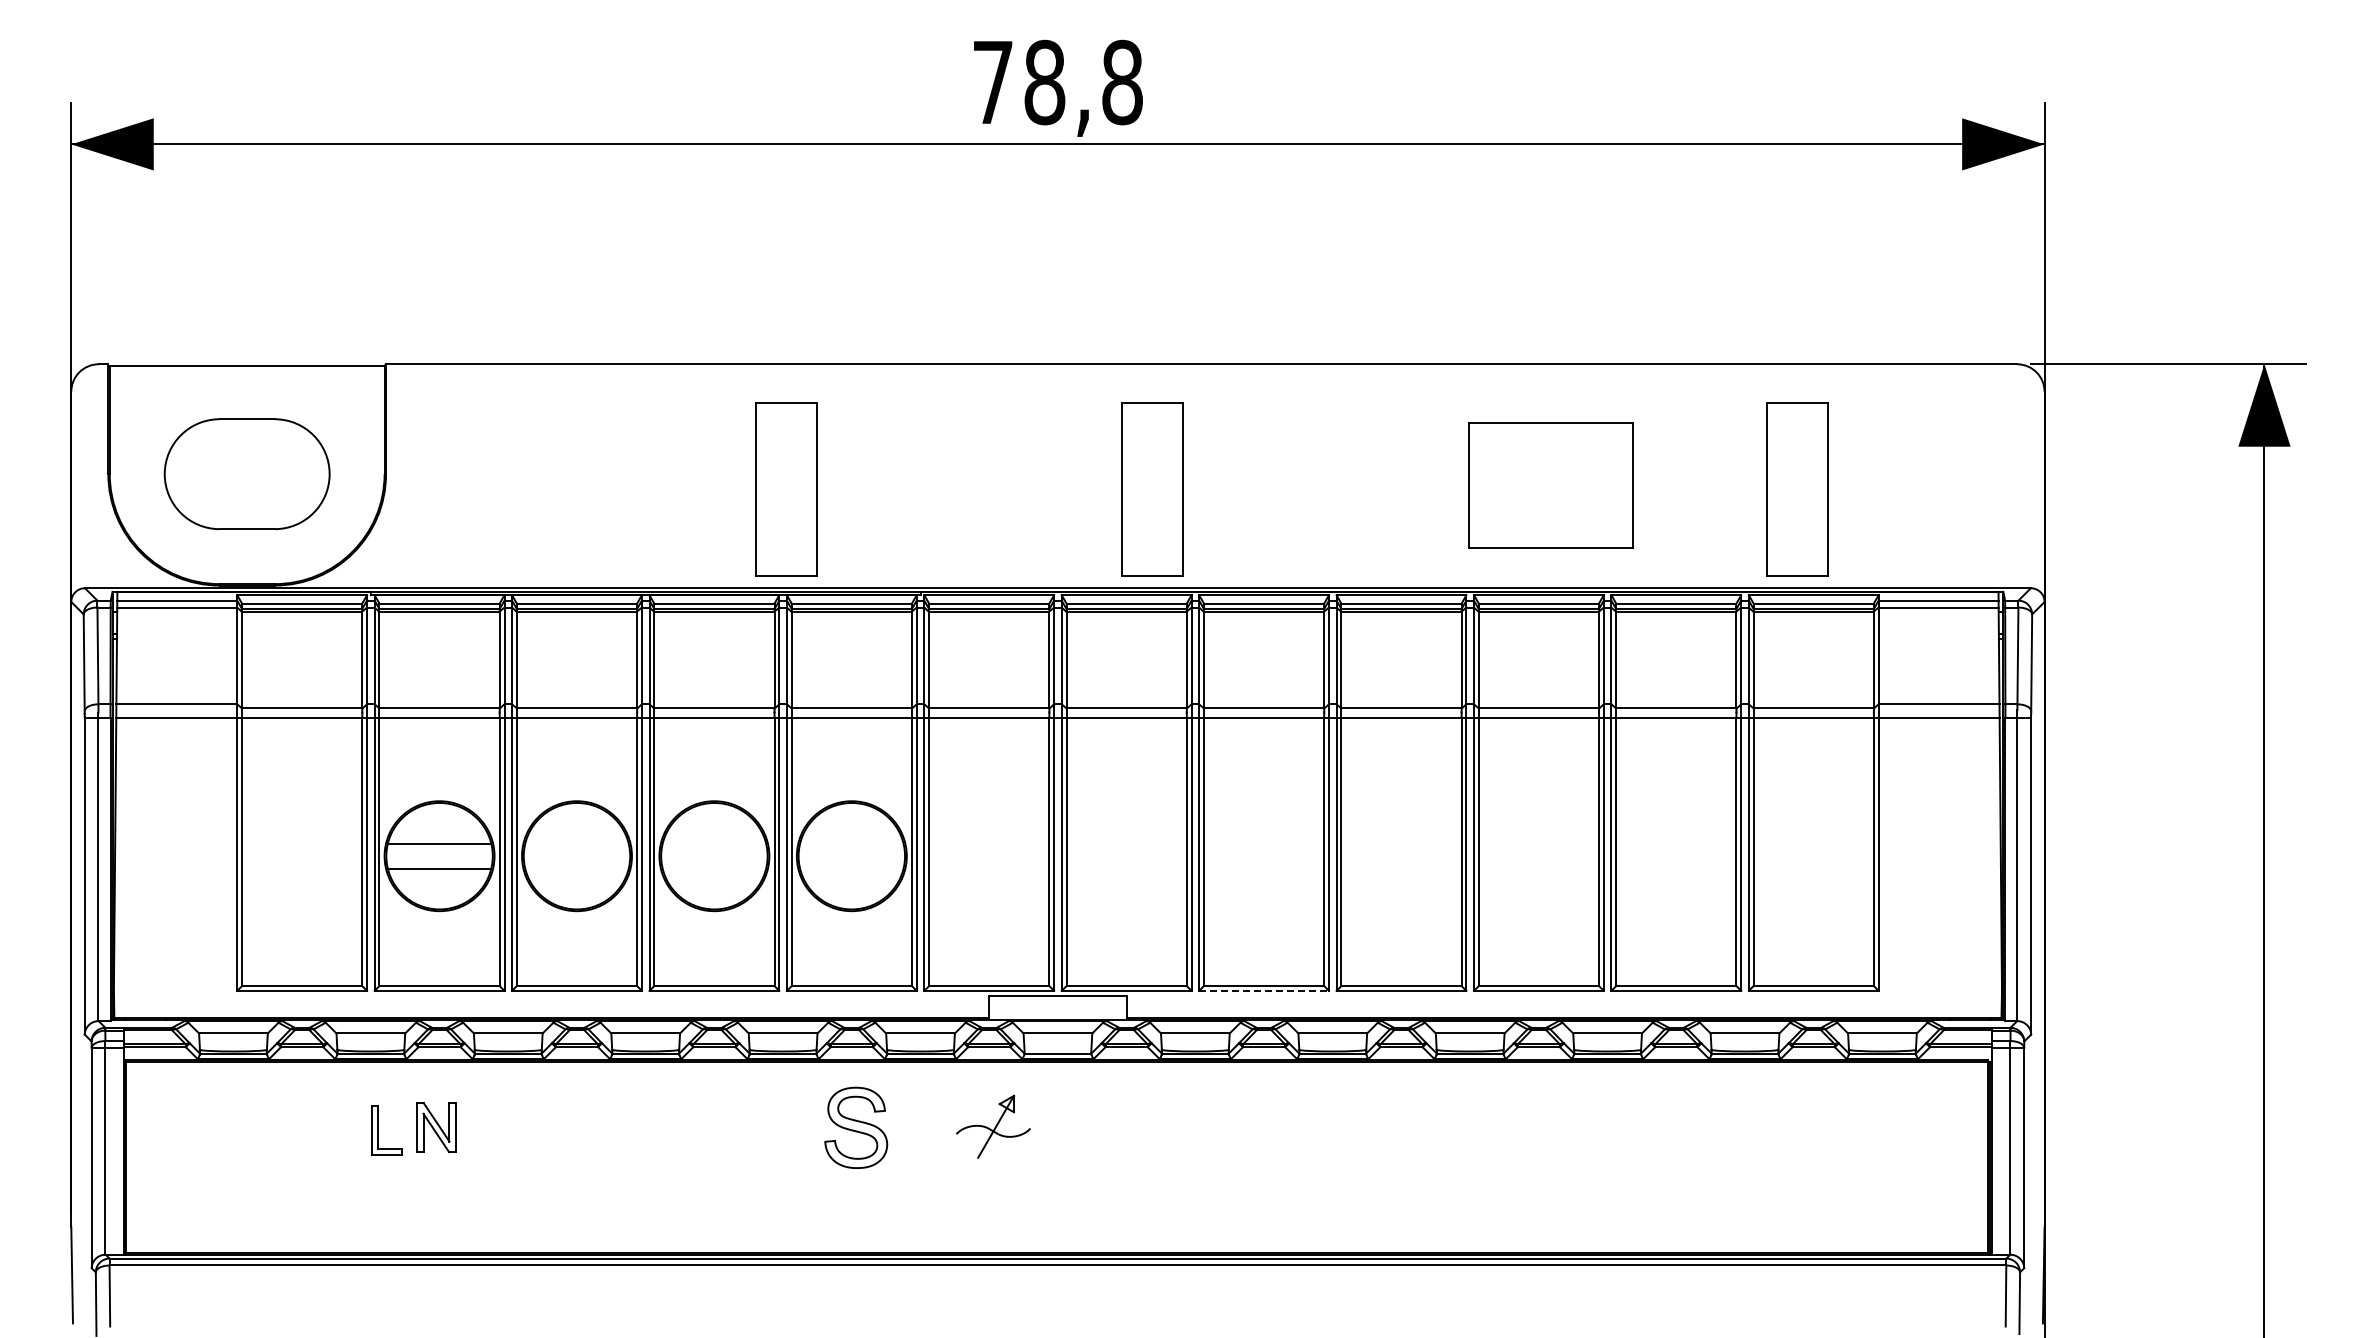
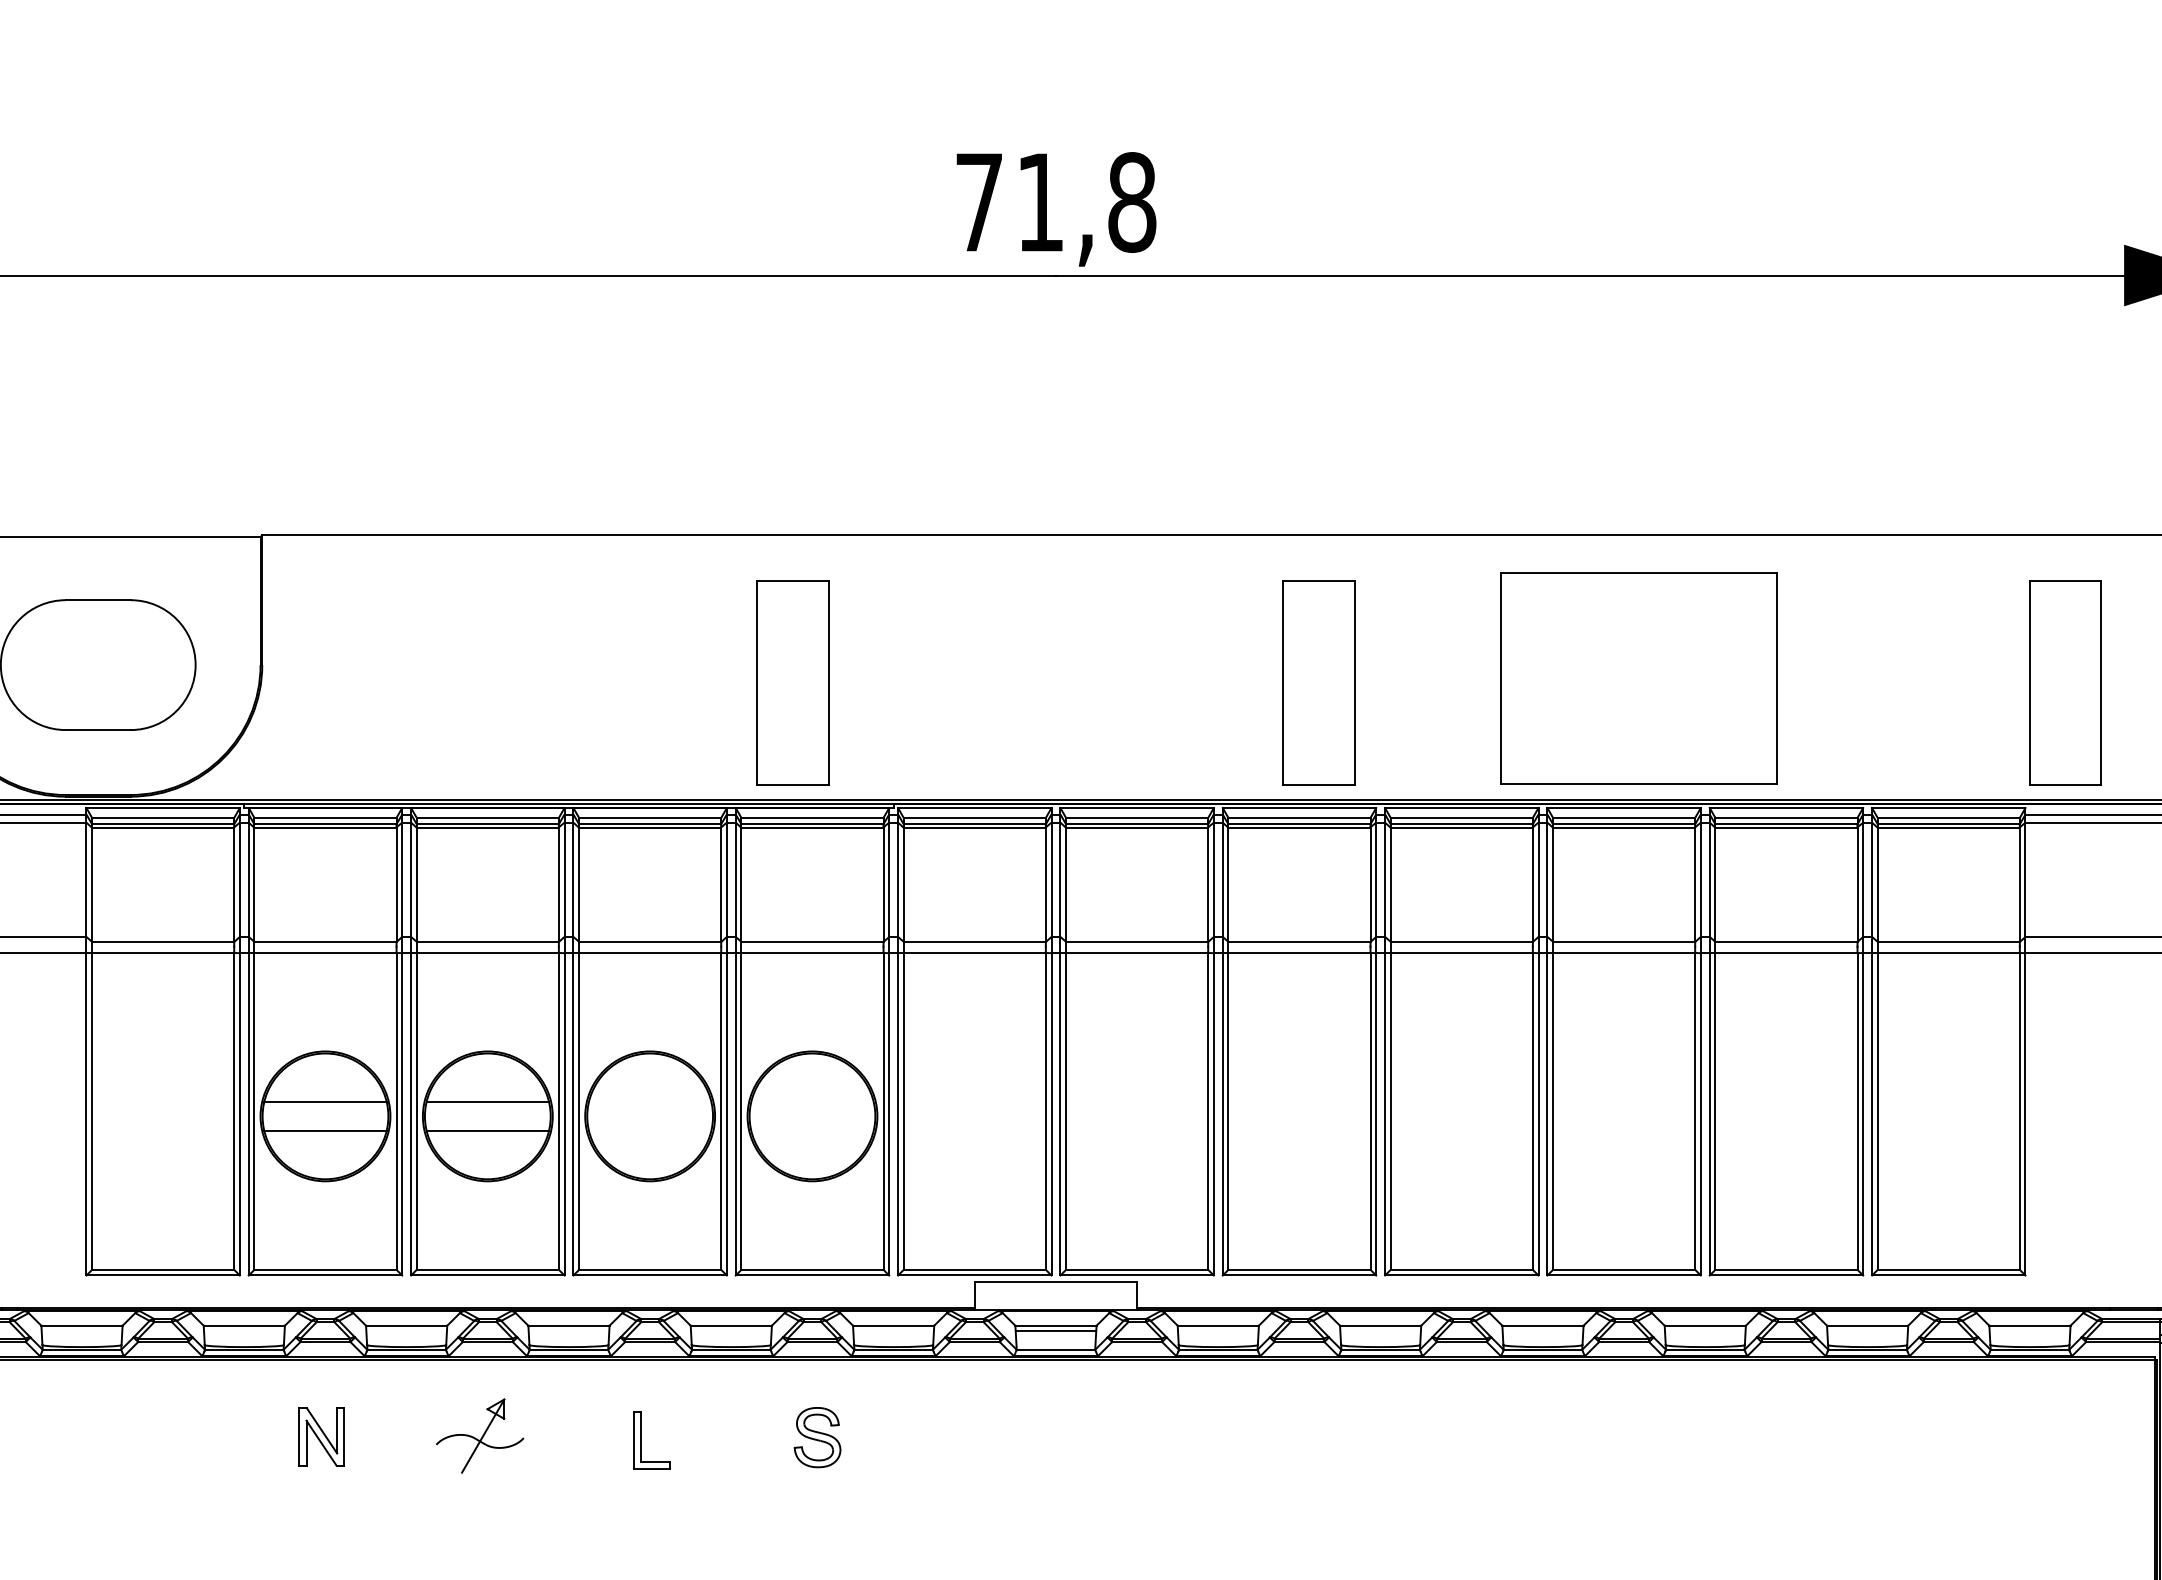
text: (1044, 82) -> (1040, 202), 78,8 -> 71,8
part: (1550, 485) -> (1637, 678), size x1.43
part: (786, 489) -> (793, 683), moved
part: (1152, 489) -> (1318, 683), moved
part: (1797, 489) -> (2065, 683), moved
line: (576, 843) -> (487, 1101), added
line: (576, 868) -> (487, 1130), added
line: (1264, 990) -> (1299, 1275), dashed -> solid
line: (1057, 1038) -> (1055, 1331), added
part: (993, 1126) -> (480, 1435), moved
part: (855, 1128) -> (816, 1438), size x0.62
part: (378, 1130) -> (641, 1440), moved

